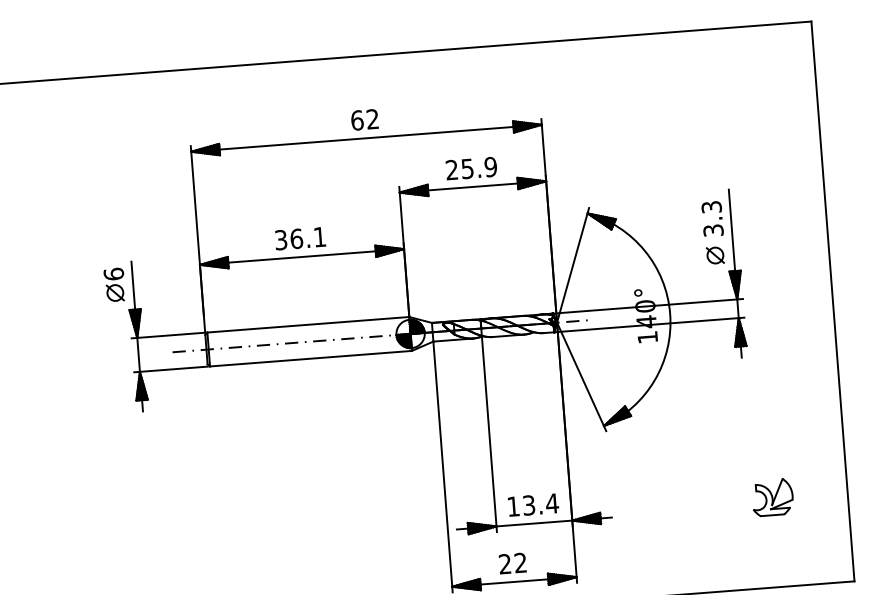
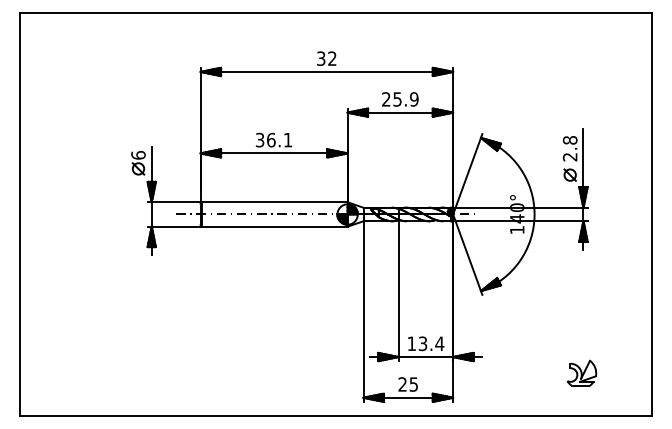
text: (357, 120) -> (321, 58), 62 -> 32
text: (712, 218) -> (570, 148), 3.3 -> 2.8
part: (772, 496) -> (581, 372), moved
text: (520, 562) -> (413, 384), 22 -> 25

